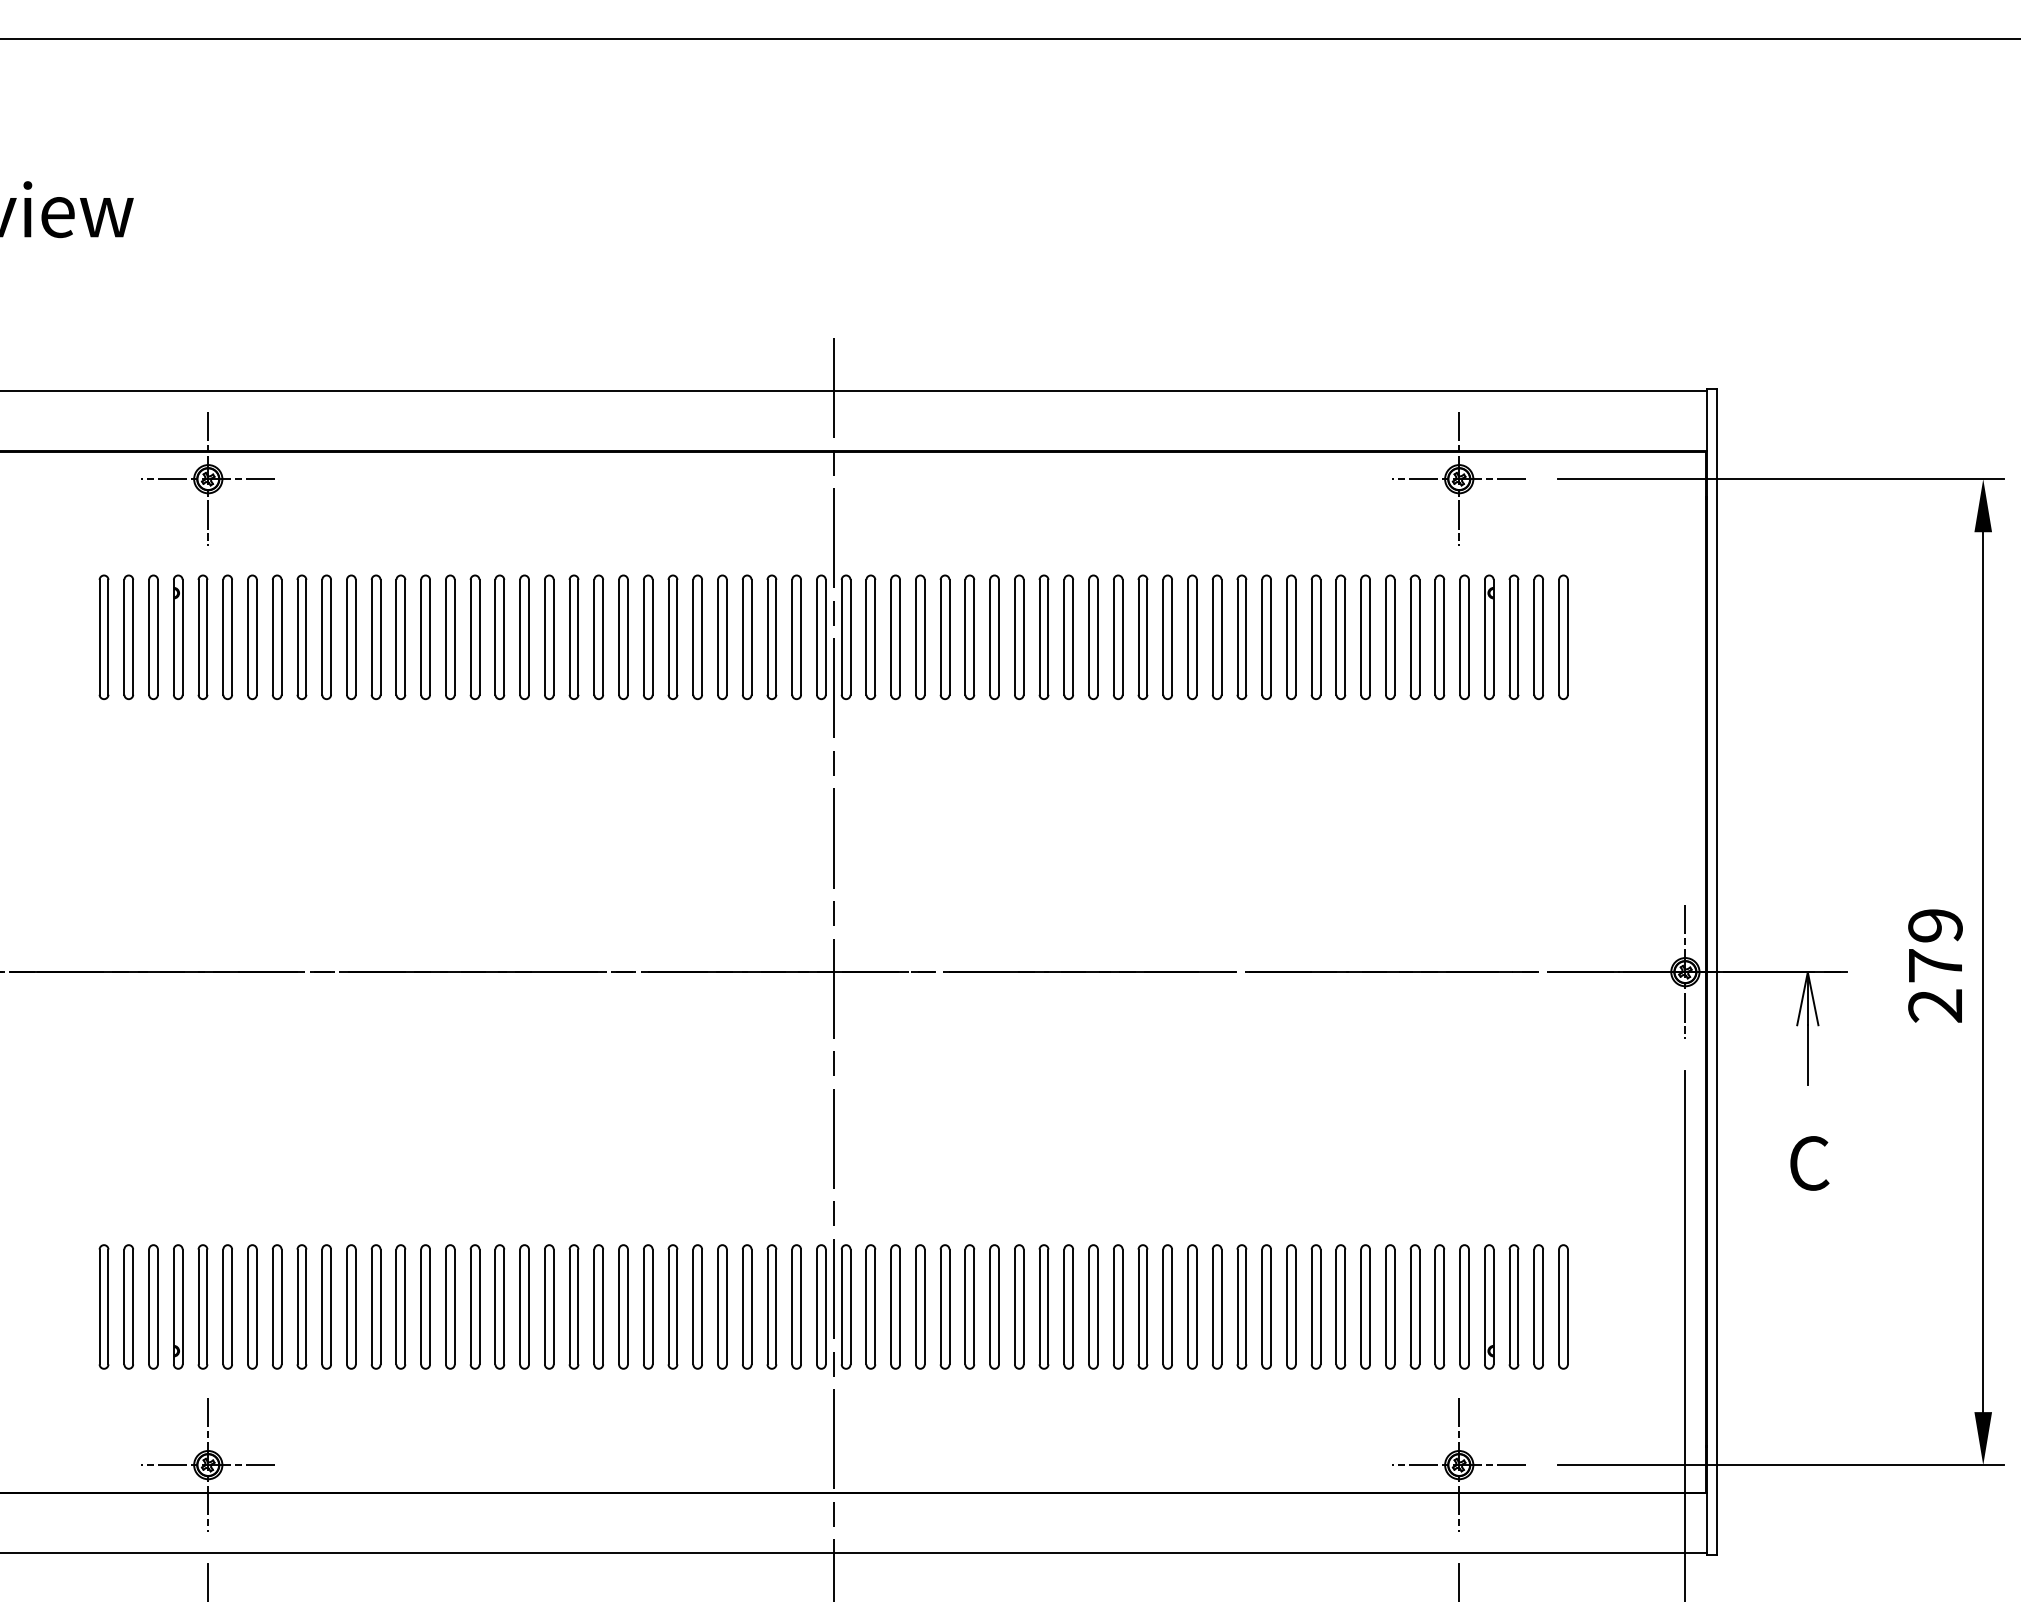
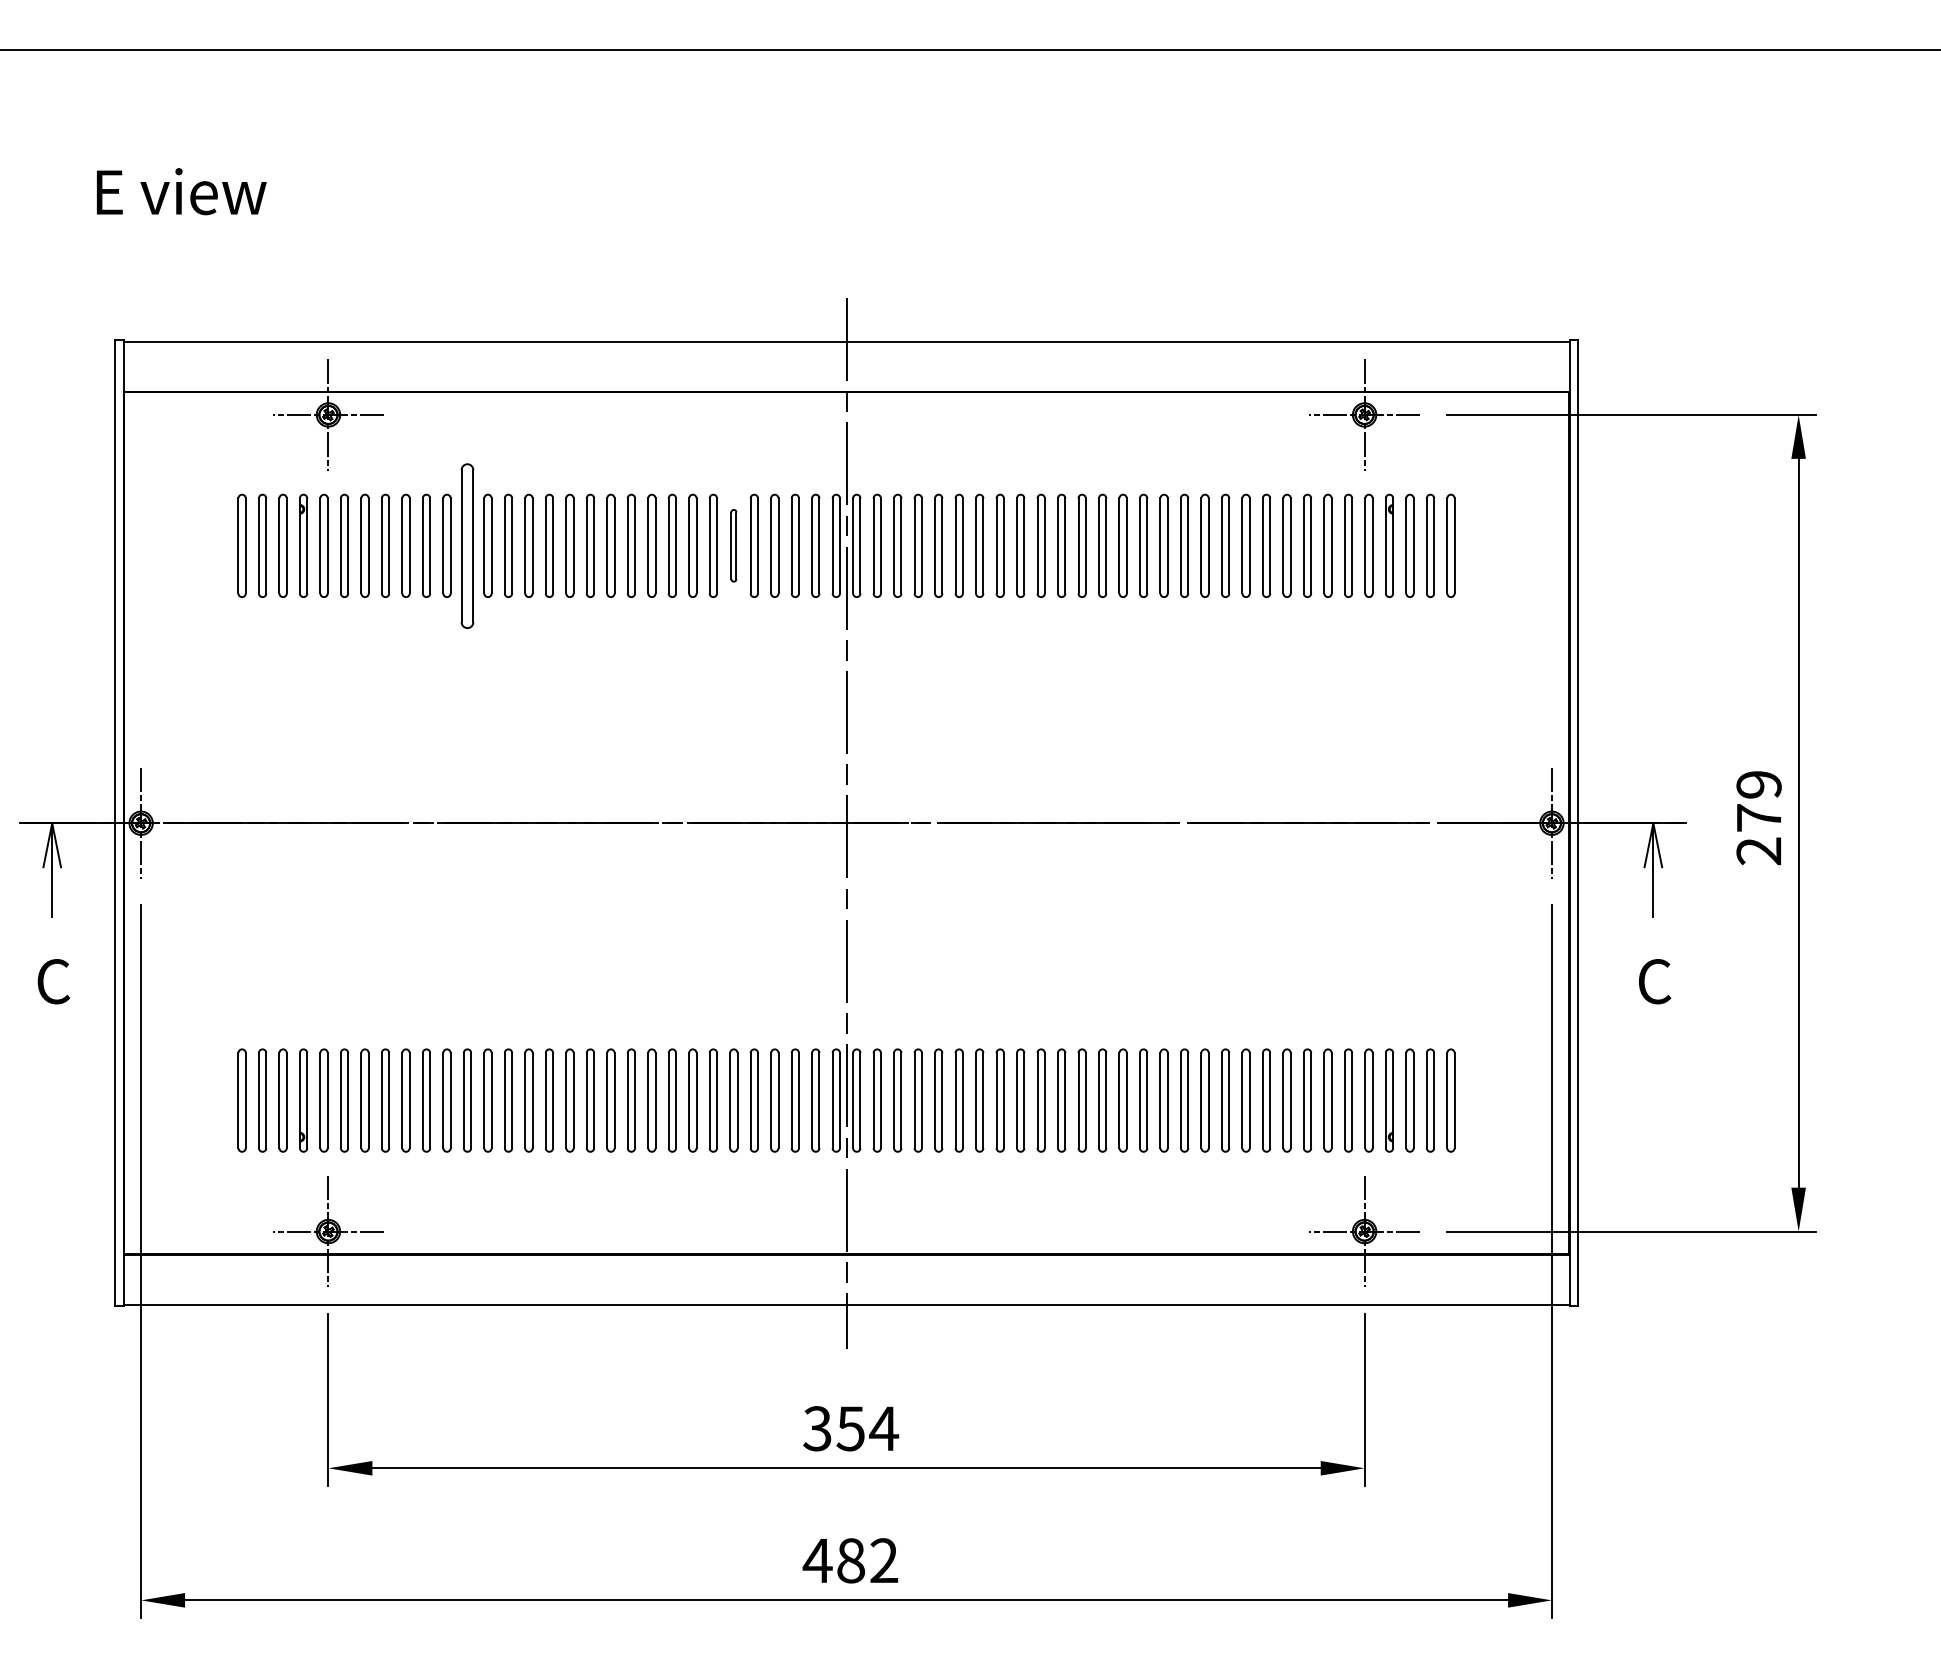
part: (376, 636) -> (467, 545), size x1.6
part: (697, 636) -> (733, 545), size x0.7

